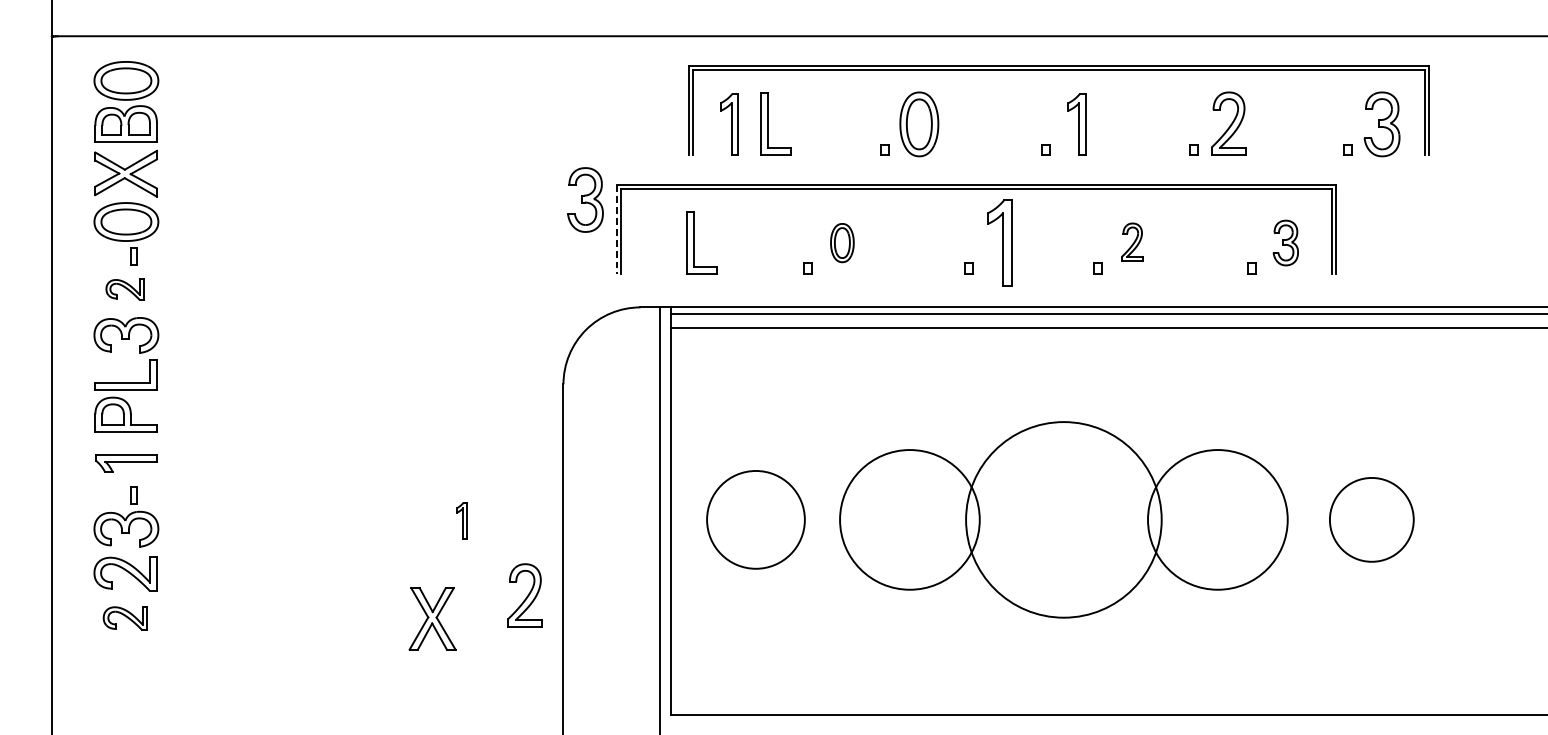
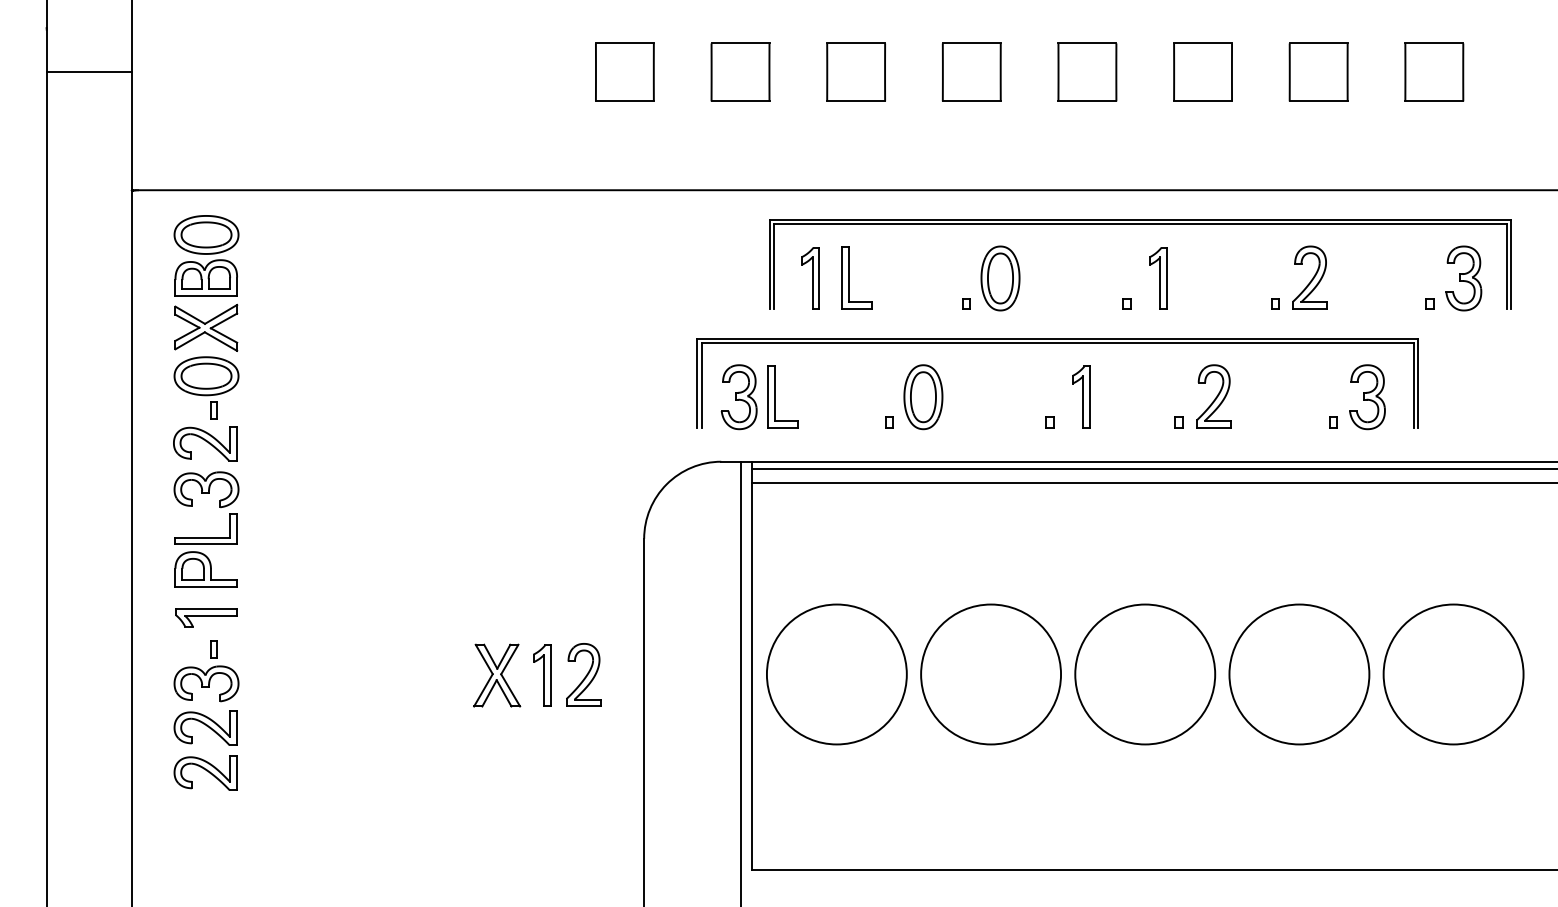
part: (584, 200) -> (738, 397), moved
line: (616, 229) -> (697, 383), dashed -> solid
part: (1000, 242) -> (1081, 396), size x0.71
part: (1132, 242) -> (1213, 396), size x1.67
part: (842, 243) -> (923, 397), size x1.67
part: (1285, 243) -> (1367, 397), size x1.43
part: (125, 289) -> (205, 443), size x1.67
circle: (755, 519) -> (836, 674), size x1.43
circle: (1064, 519) -> (1145, 674), size x0.71
circle: (1371, 519) -> (1453, 674), size x1.67
part: (461, 520) -> (542, 675), size x1.67
part: (524, 594) -> (583, 674), moved
part: (125, 617) -> (205, 772), size x1.43
part: (432, 618) -> (497, 675), moved

